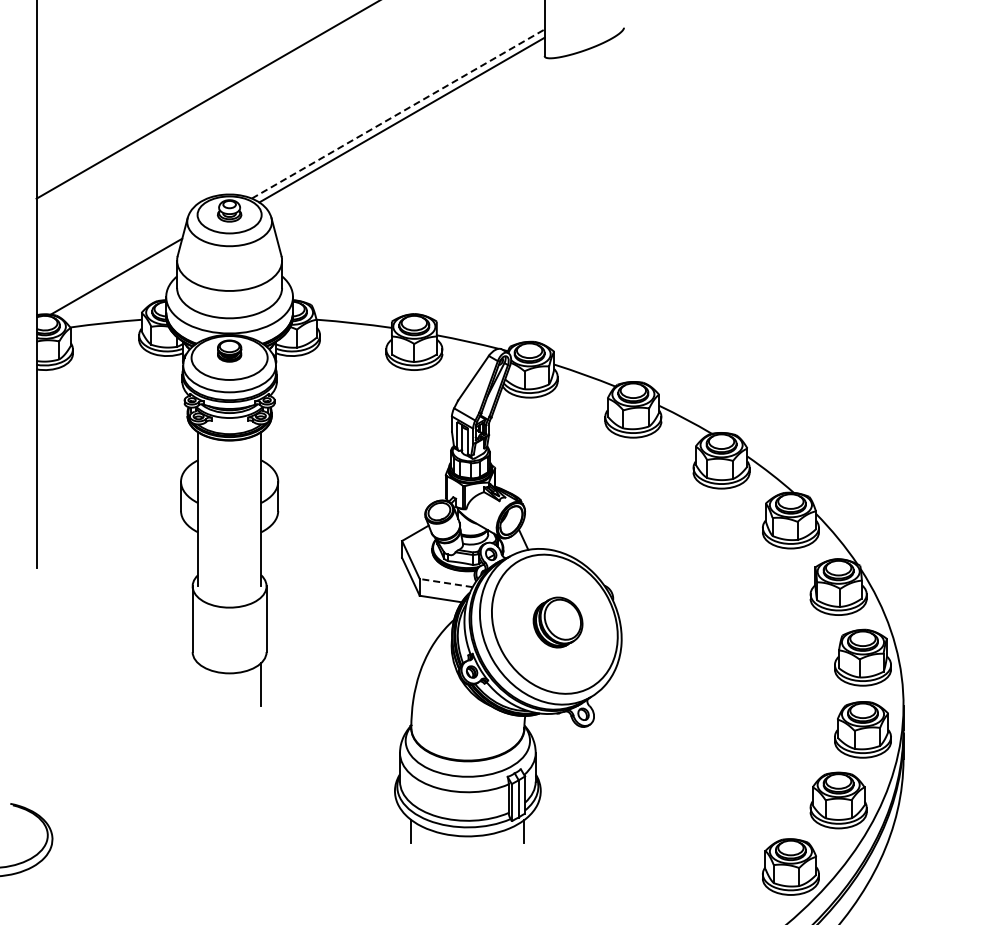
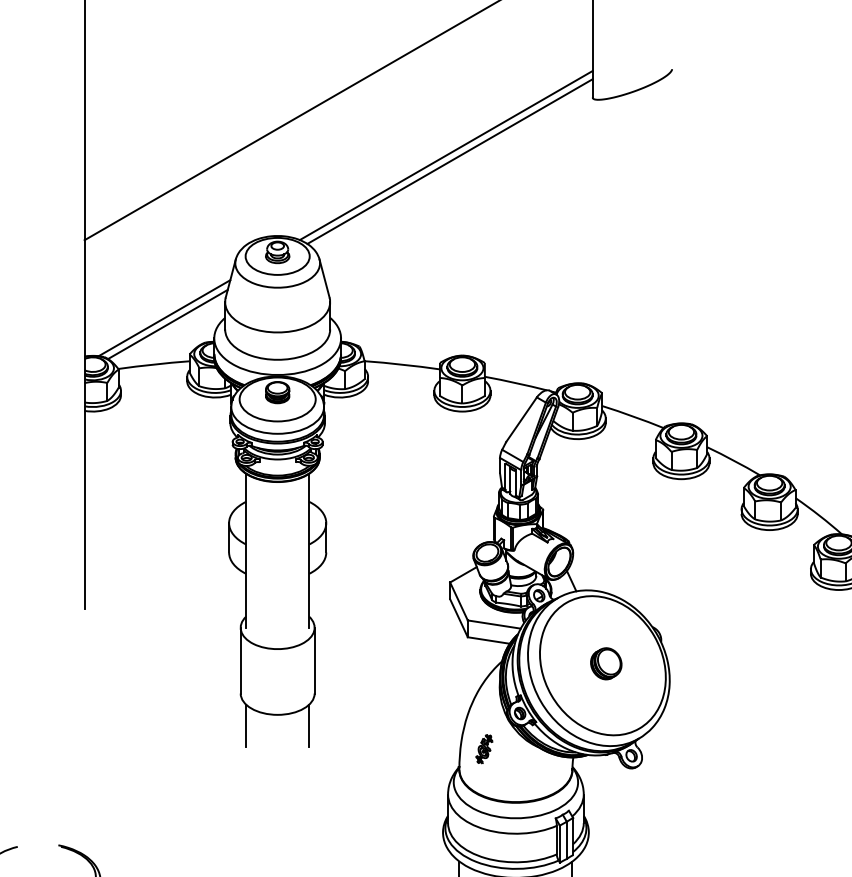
line: (398, 113) -> (446, 154), dashed -> solid
line: (119, 282) -> (167, 323), added
line: (446, 583) -> (494, 624), dashed -> solid
part: (558, 621) -> (606, 662), size x0.62
line: (198, 684) -> (246, 725), added
part: (436, 707) -> (484, 748), added

